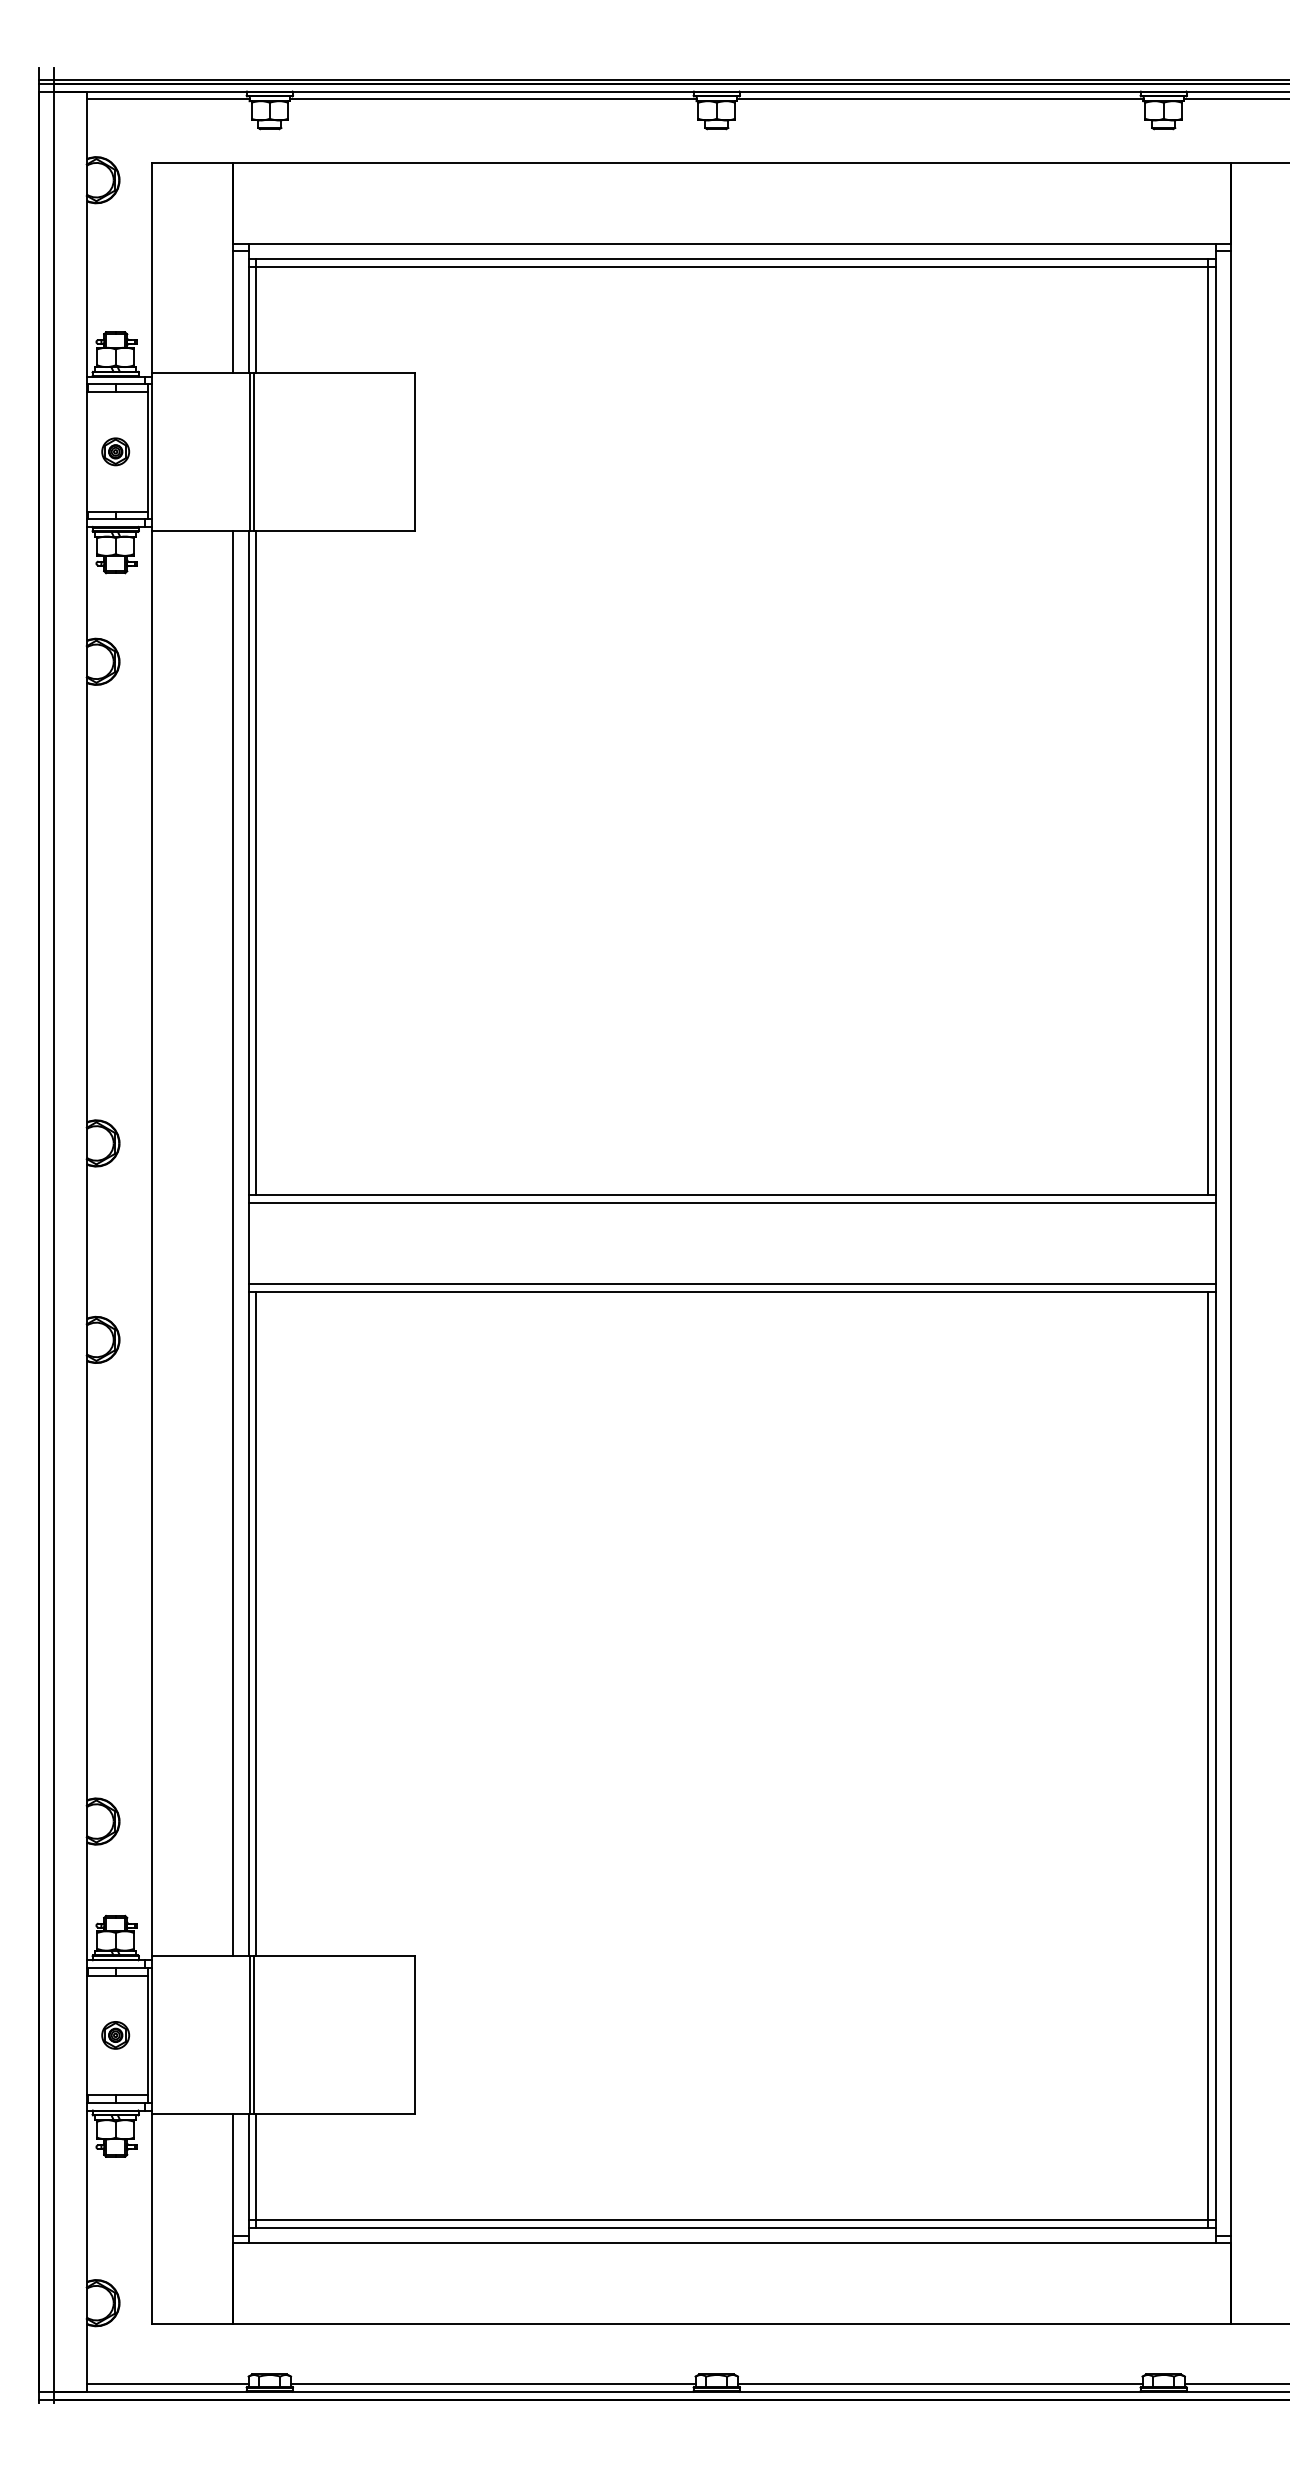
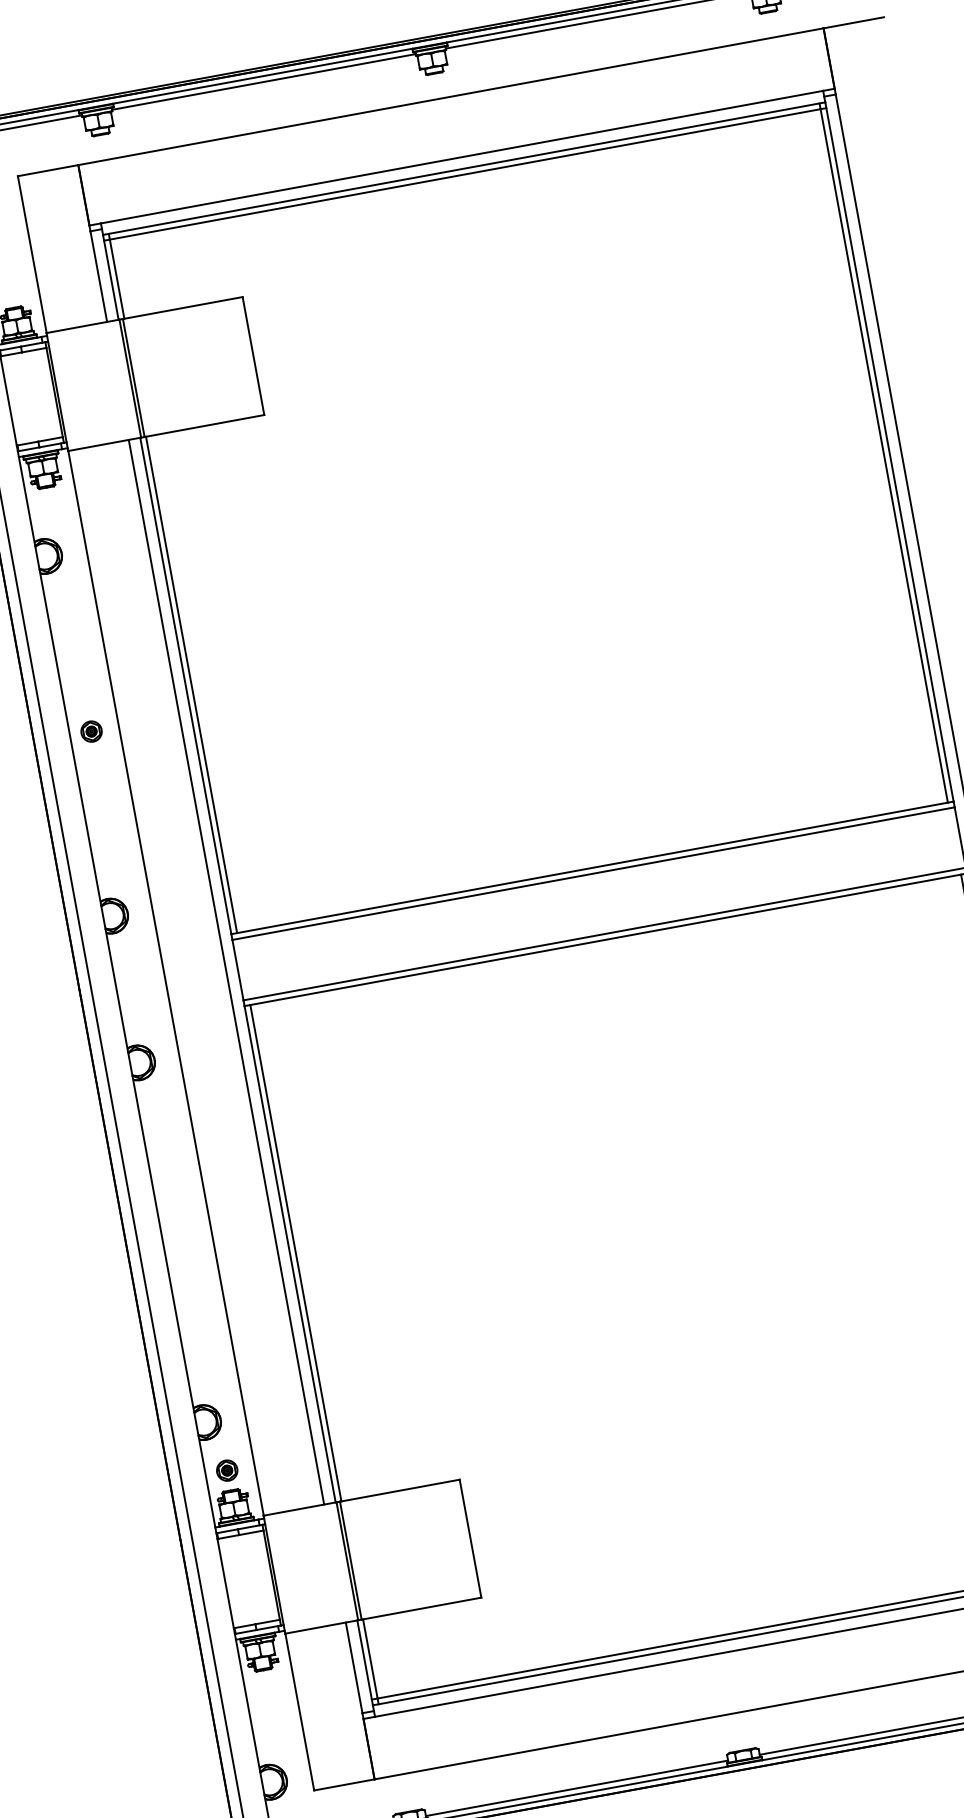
part: (115, 451) -> (91, 731), moved
part: (115, 2035) -> (227, 1470), moved

